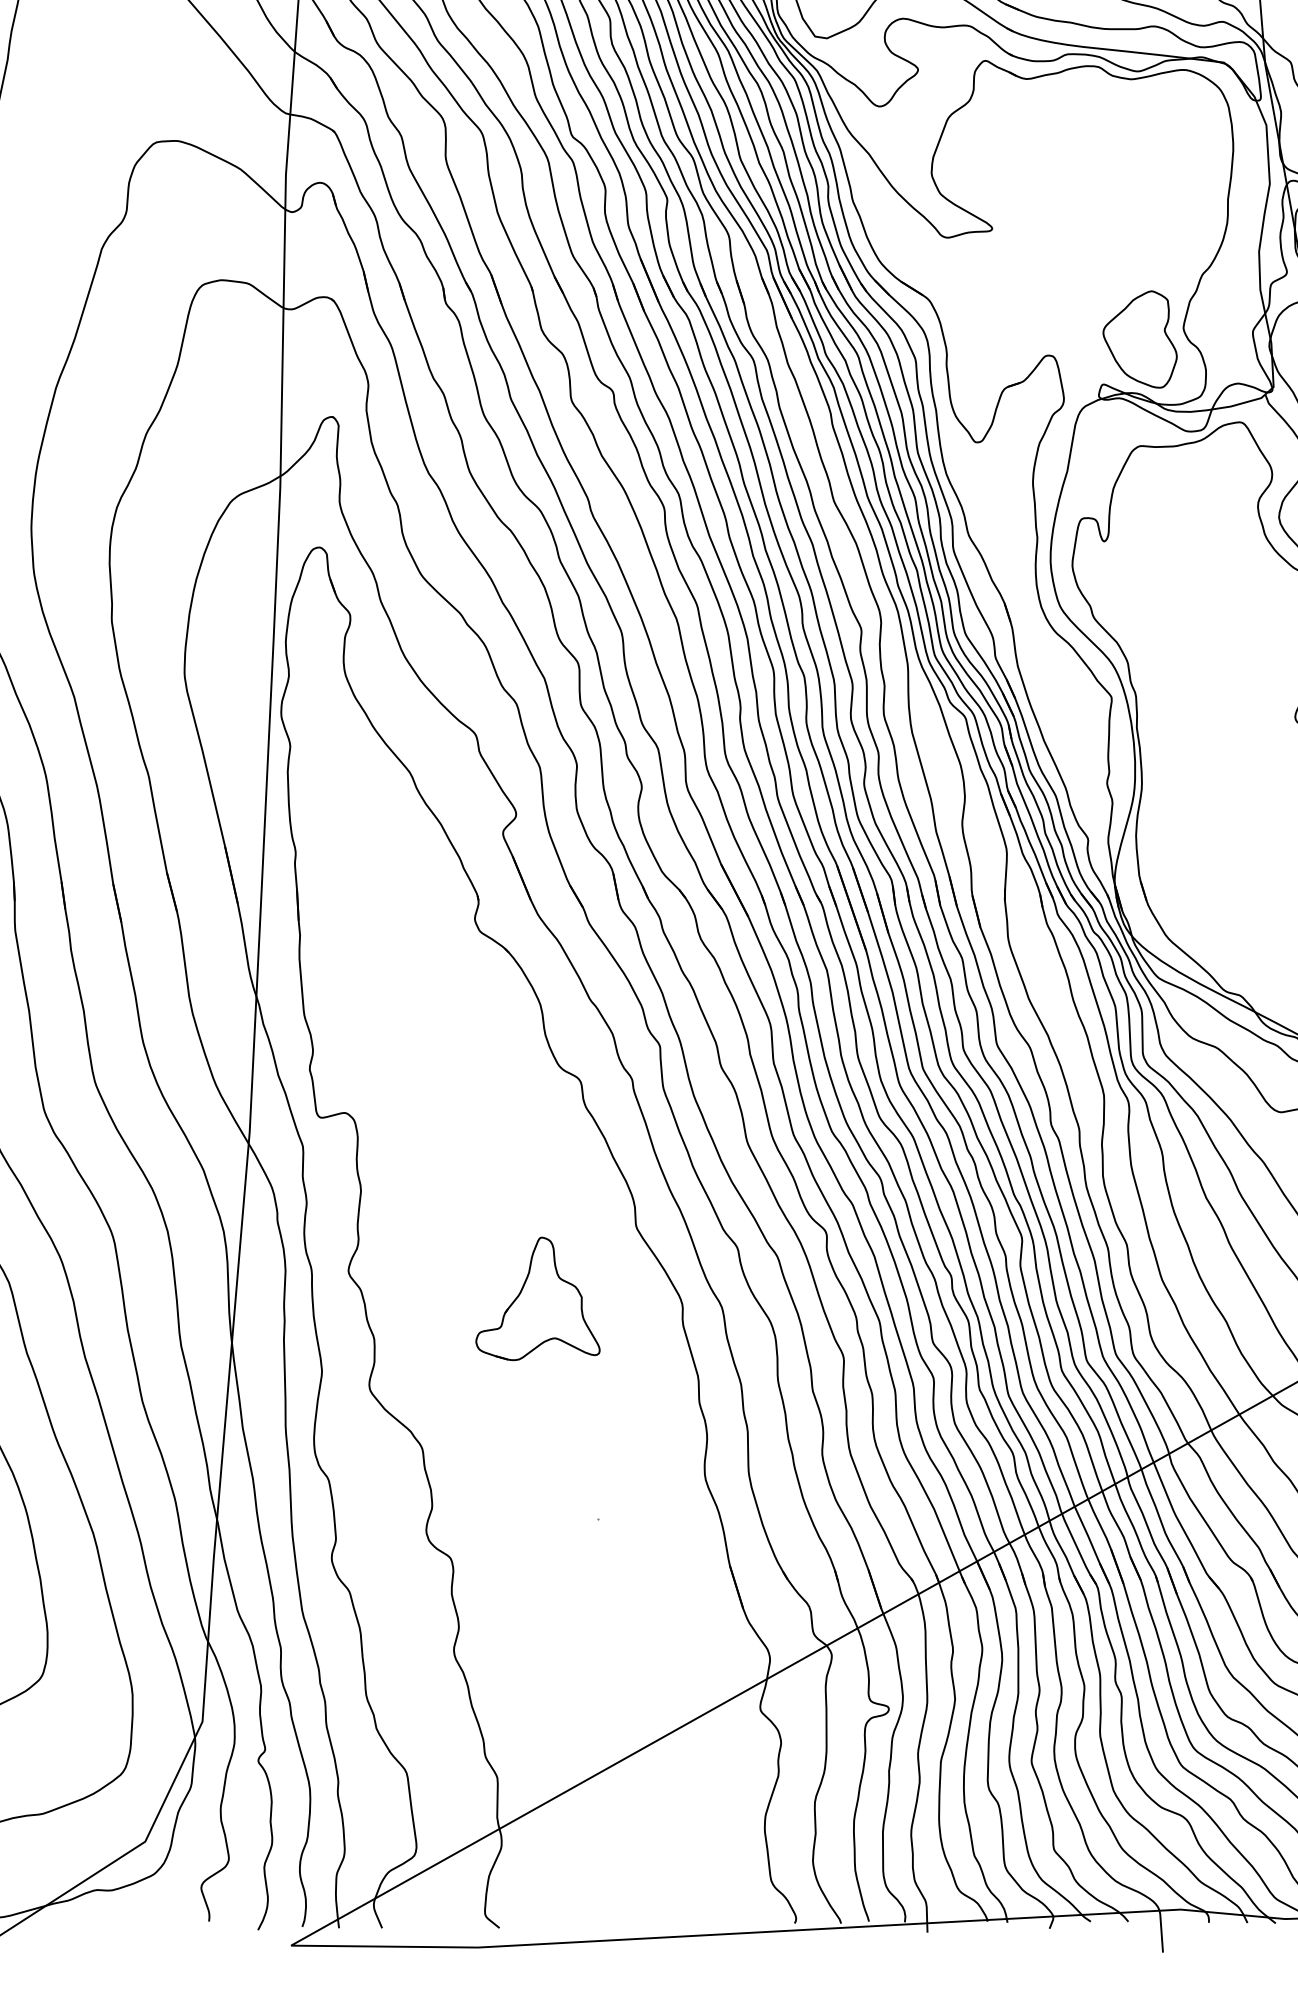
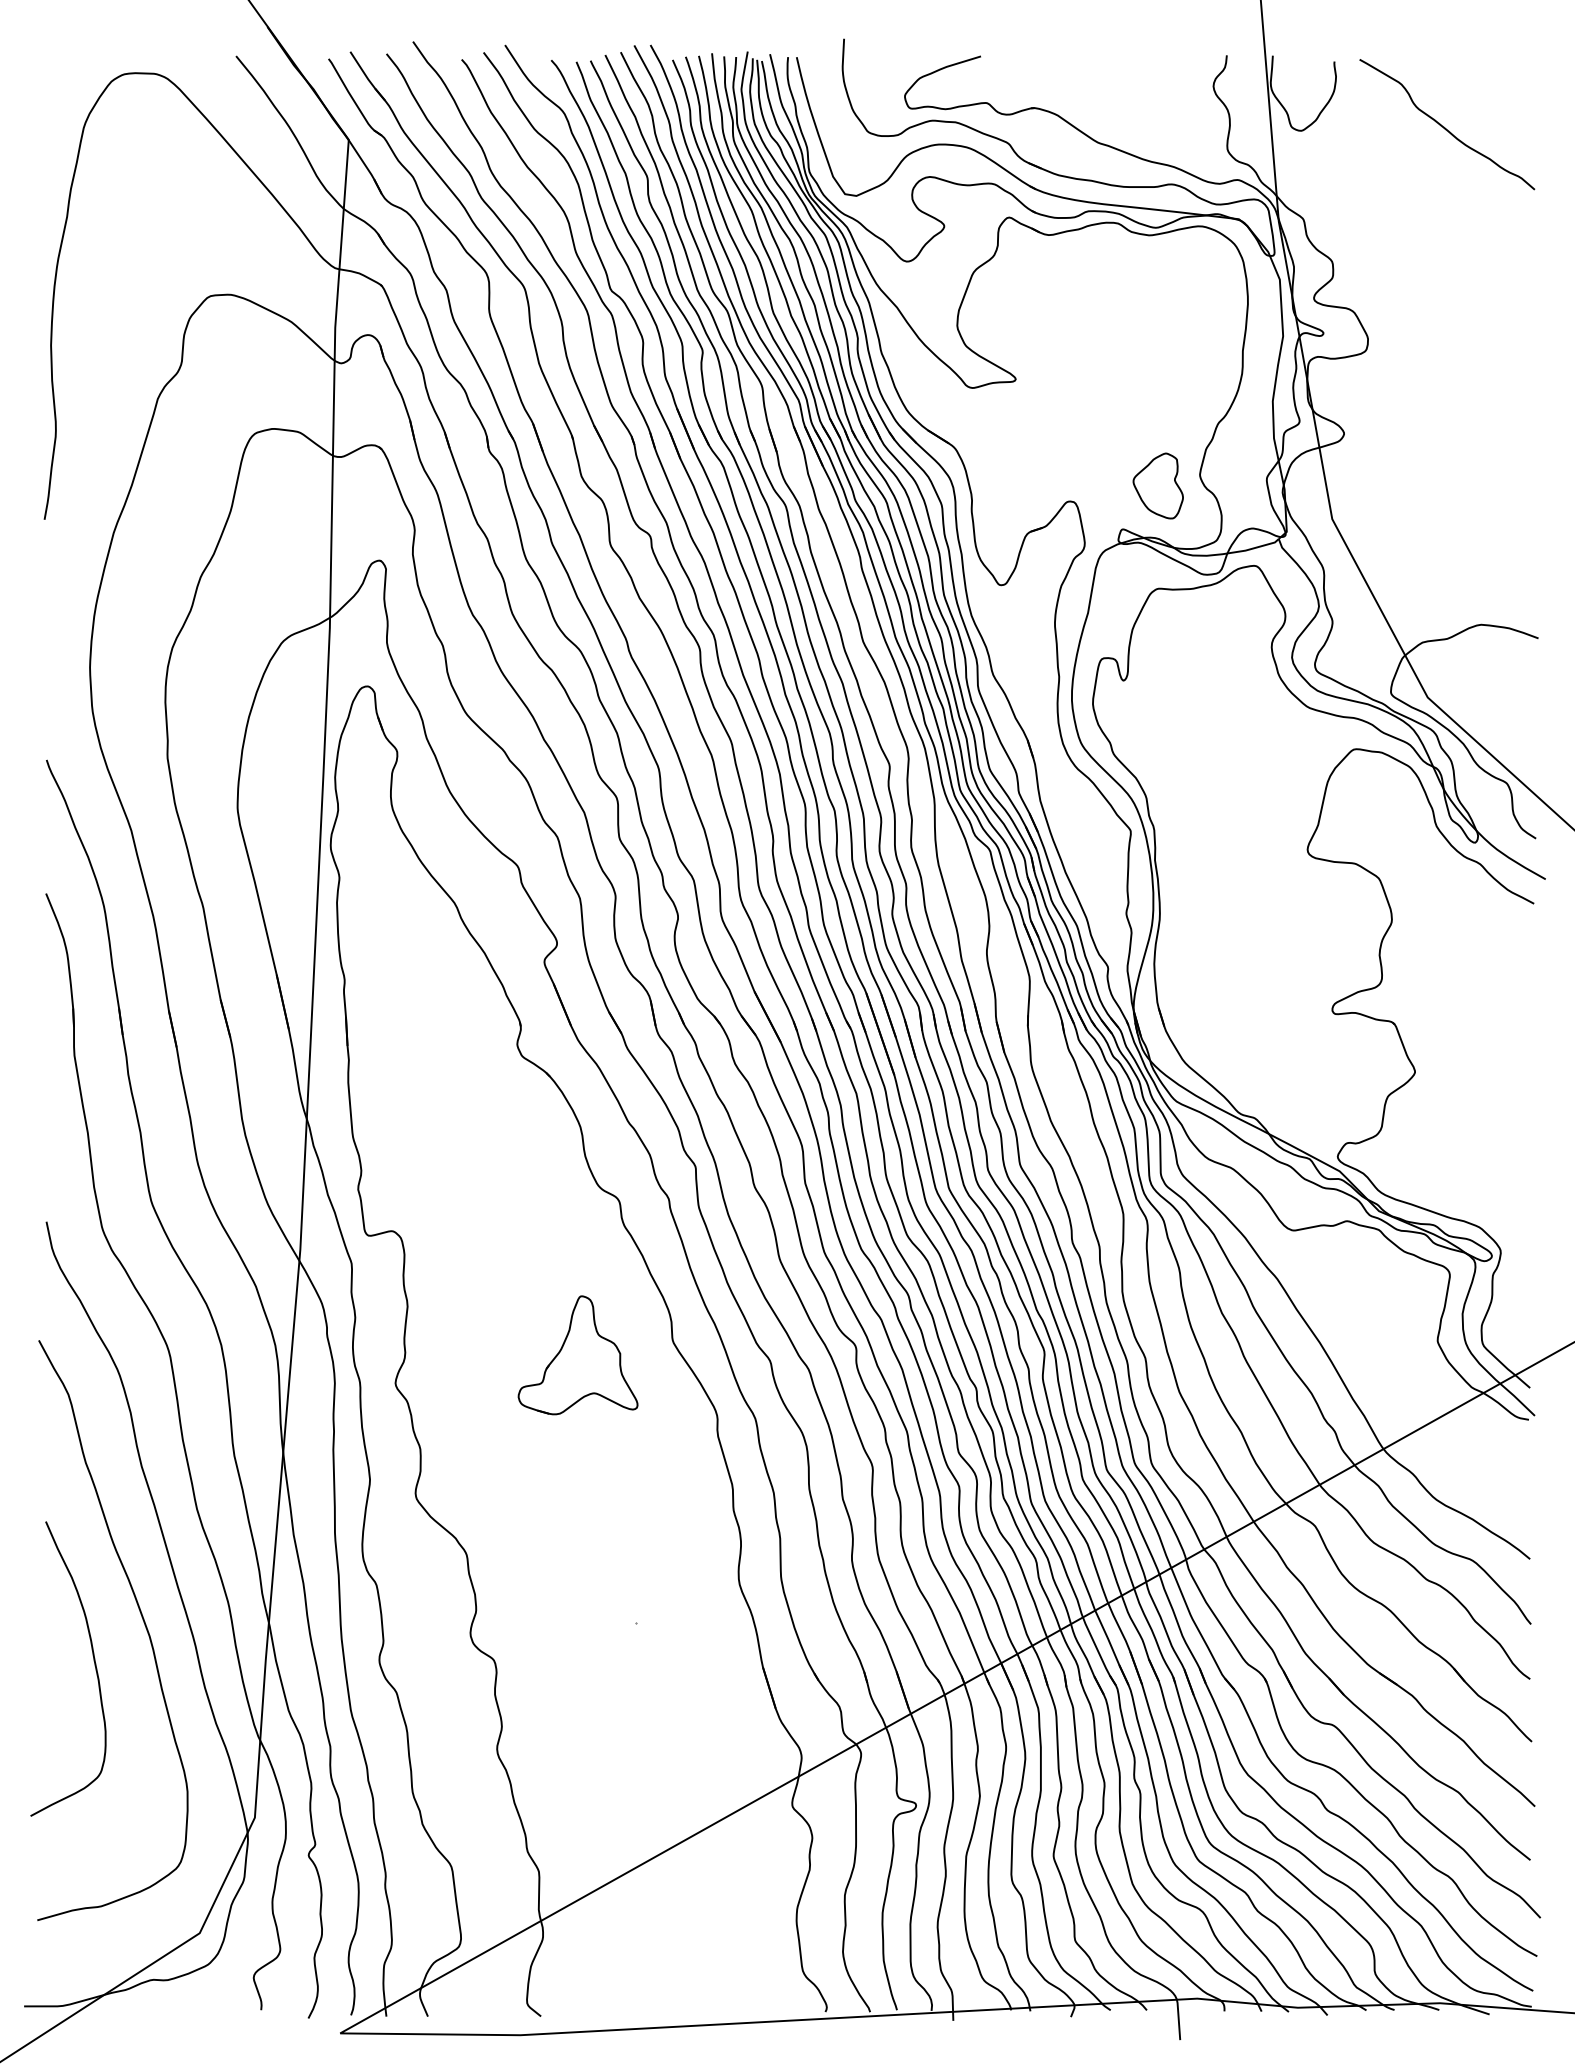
part: (1140, 338) -> (1158, 485), size x0.7
part: (537, 1299) -> (577, 1355), moved

